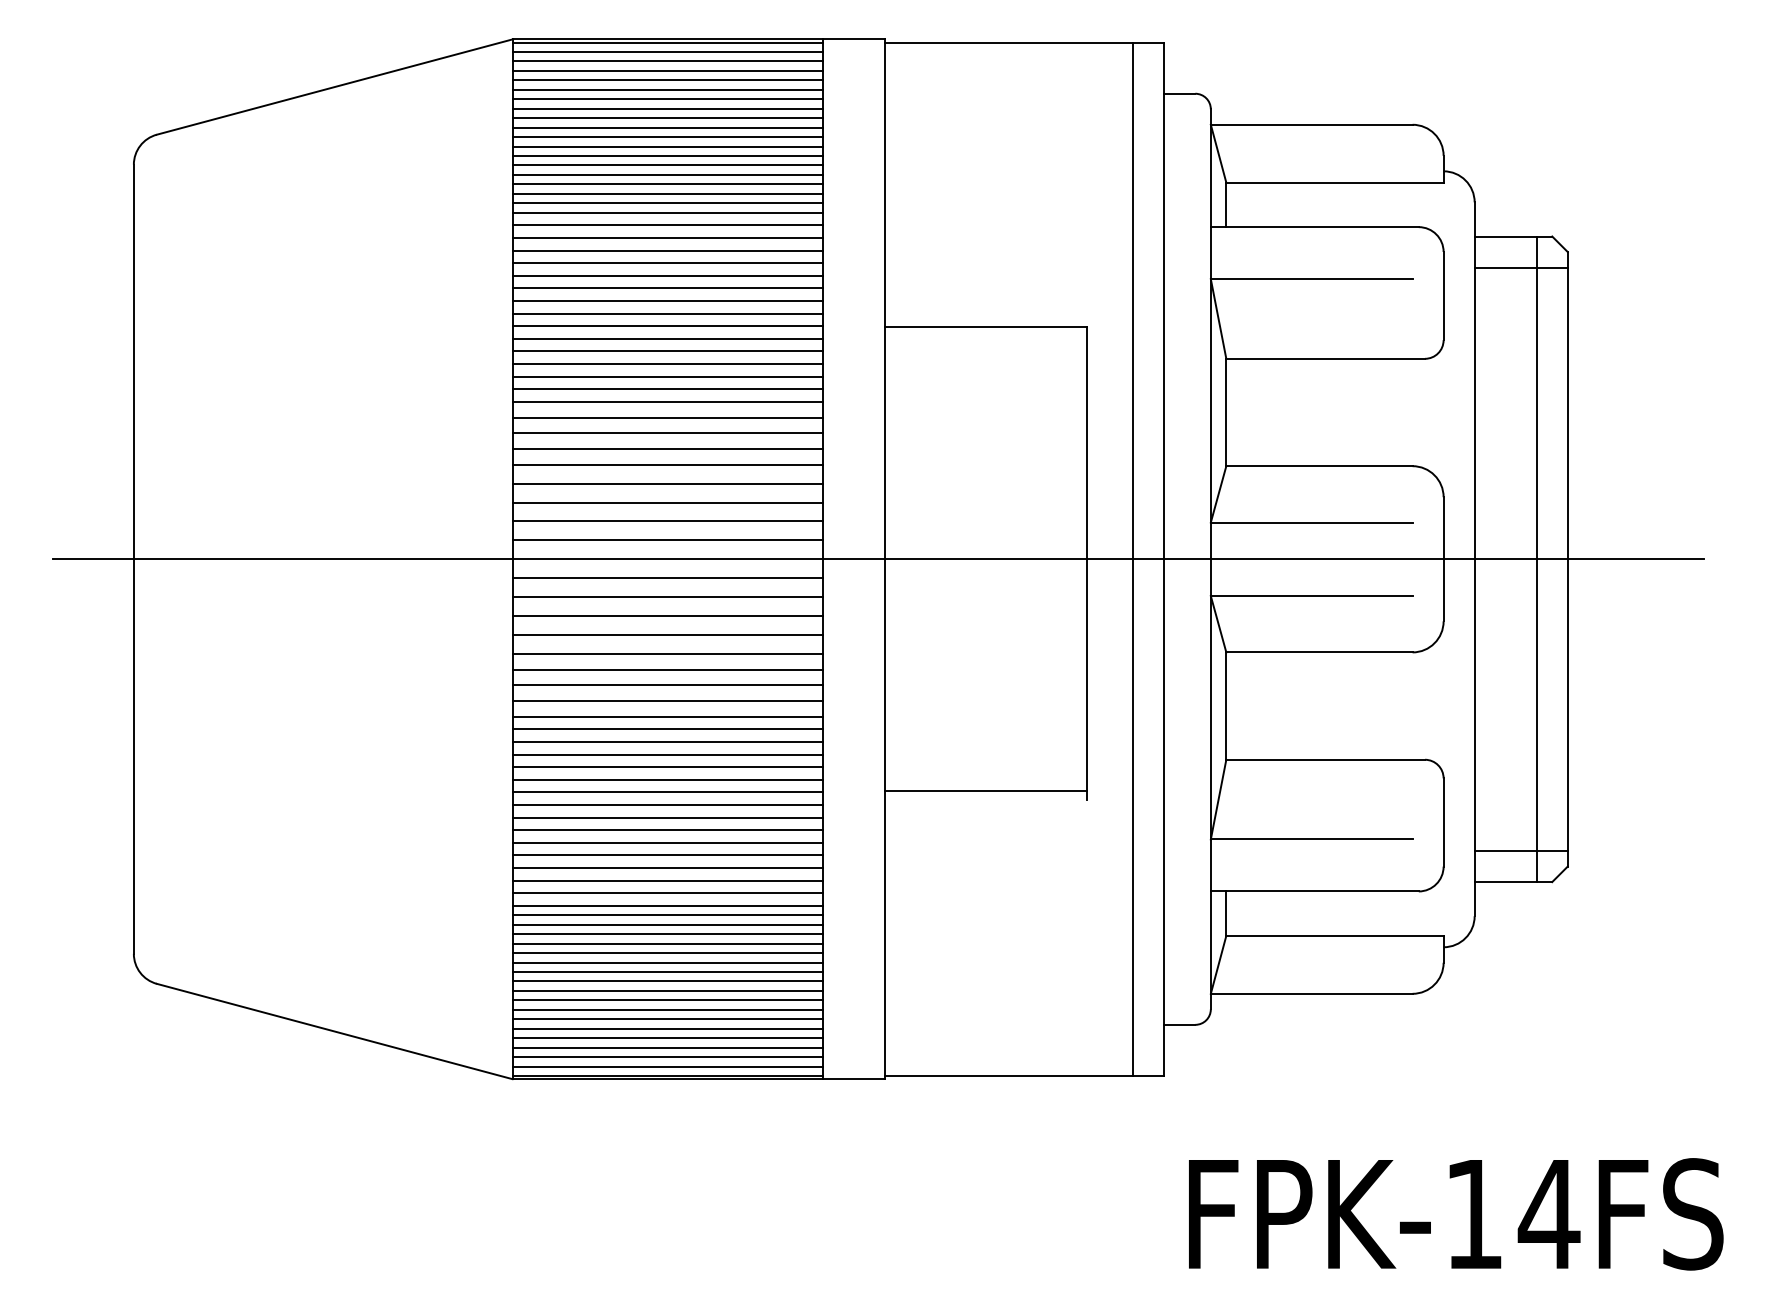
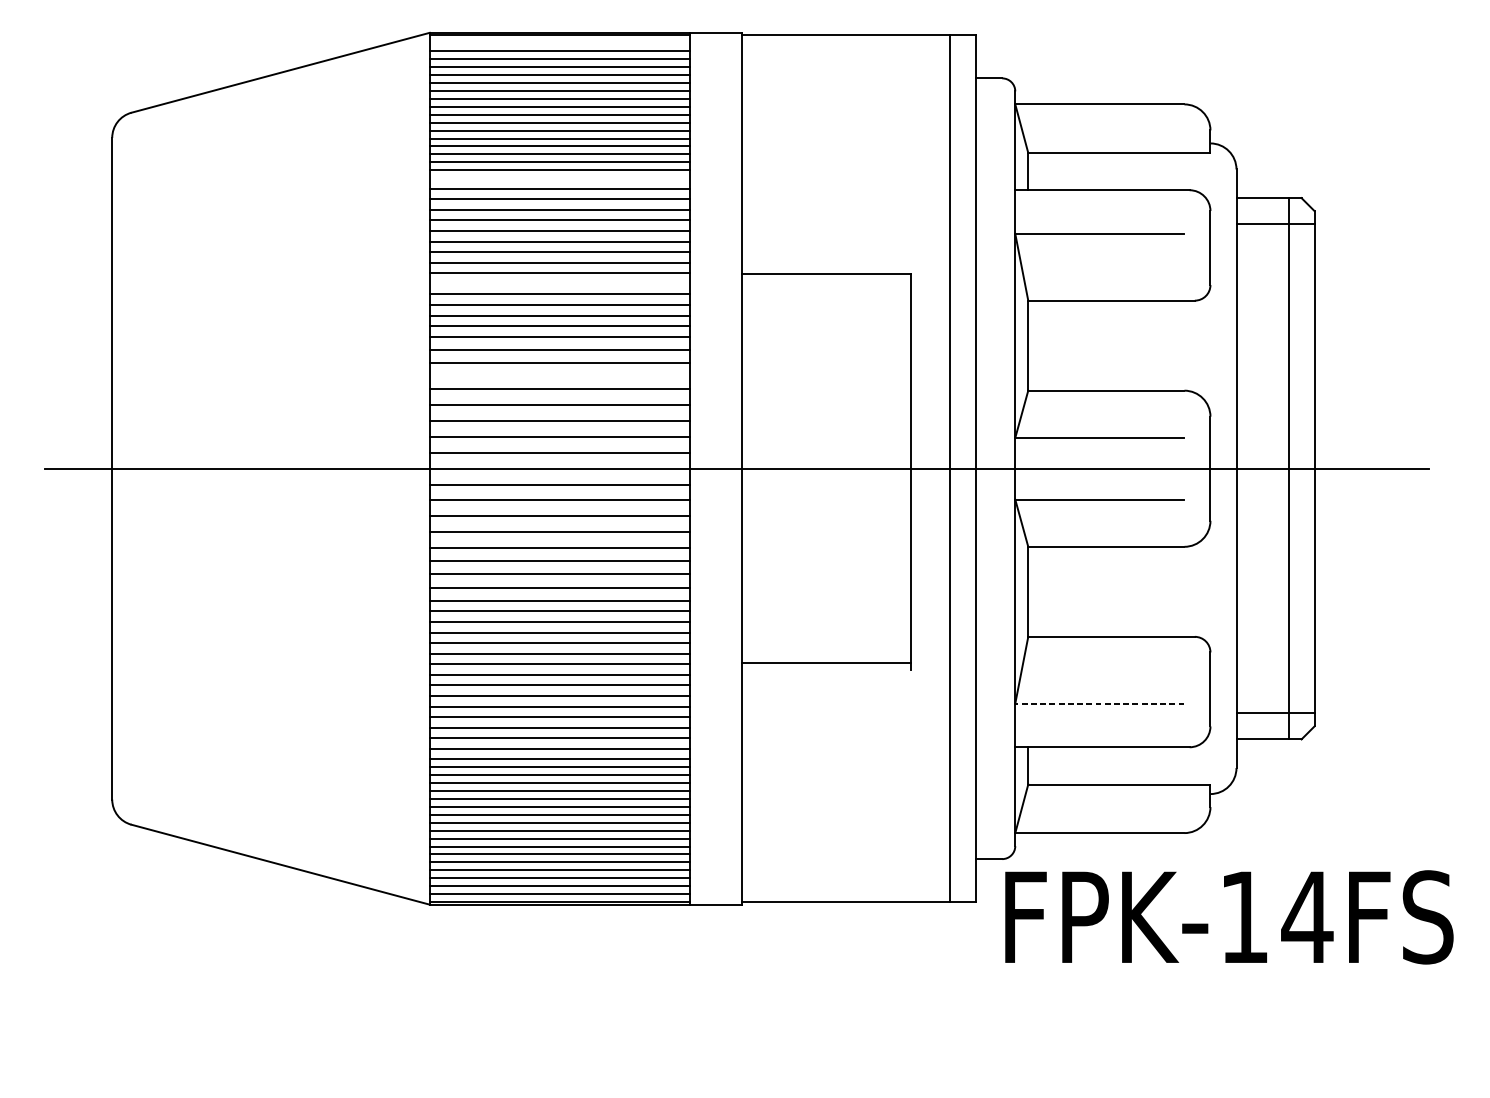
line: (667, 52) -> (559, 43), removed
line: (667, 212) -> (559, 177), removed
line: (667, 338) -> (559, 283), removed
line: (667, 449) -> (559, 376), removed
line: (1311, 839) -> (1099, 703), solid -> dashed
text: (1456, 1214) -> (1229, 917), moved

